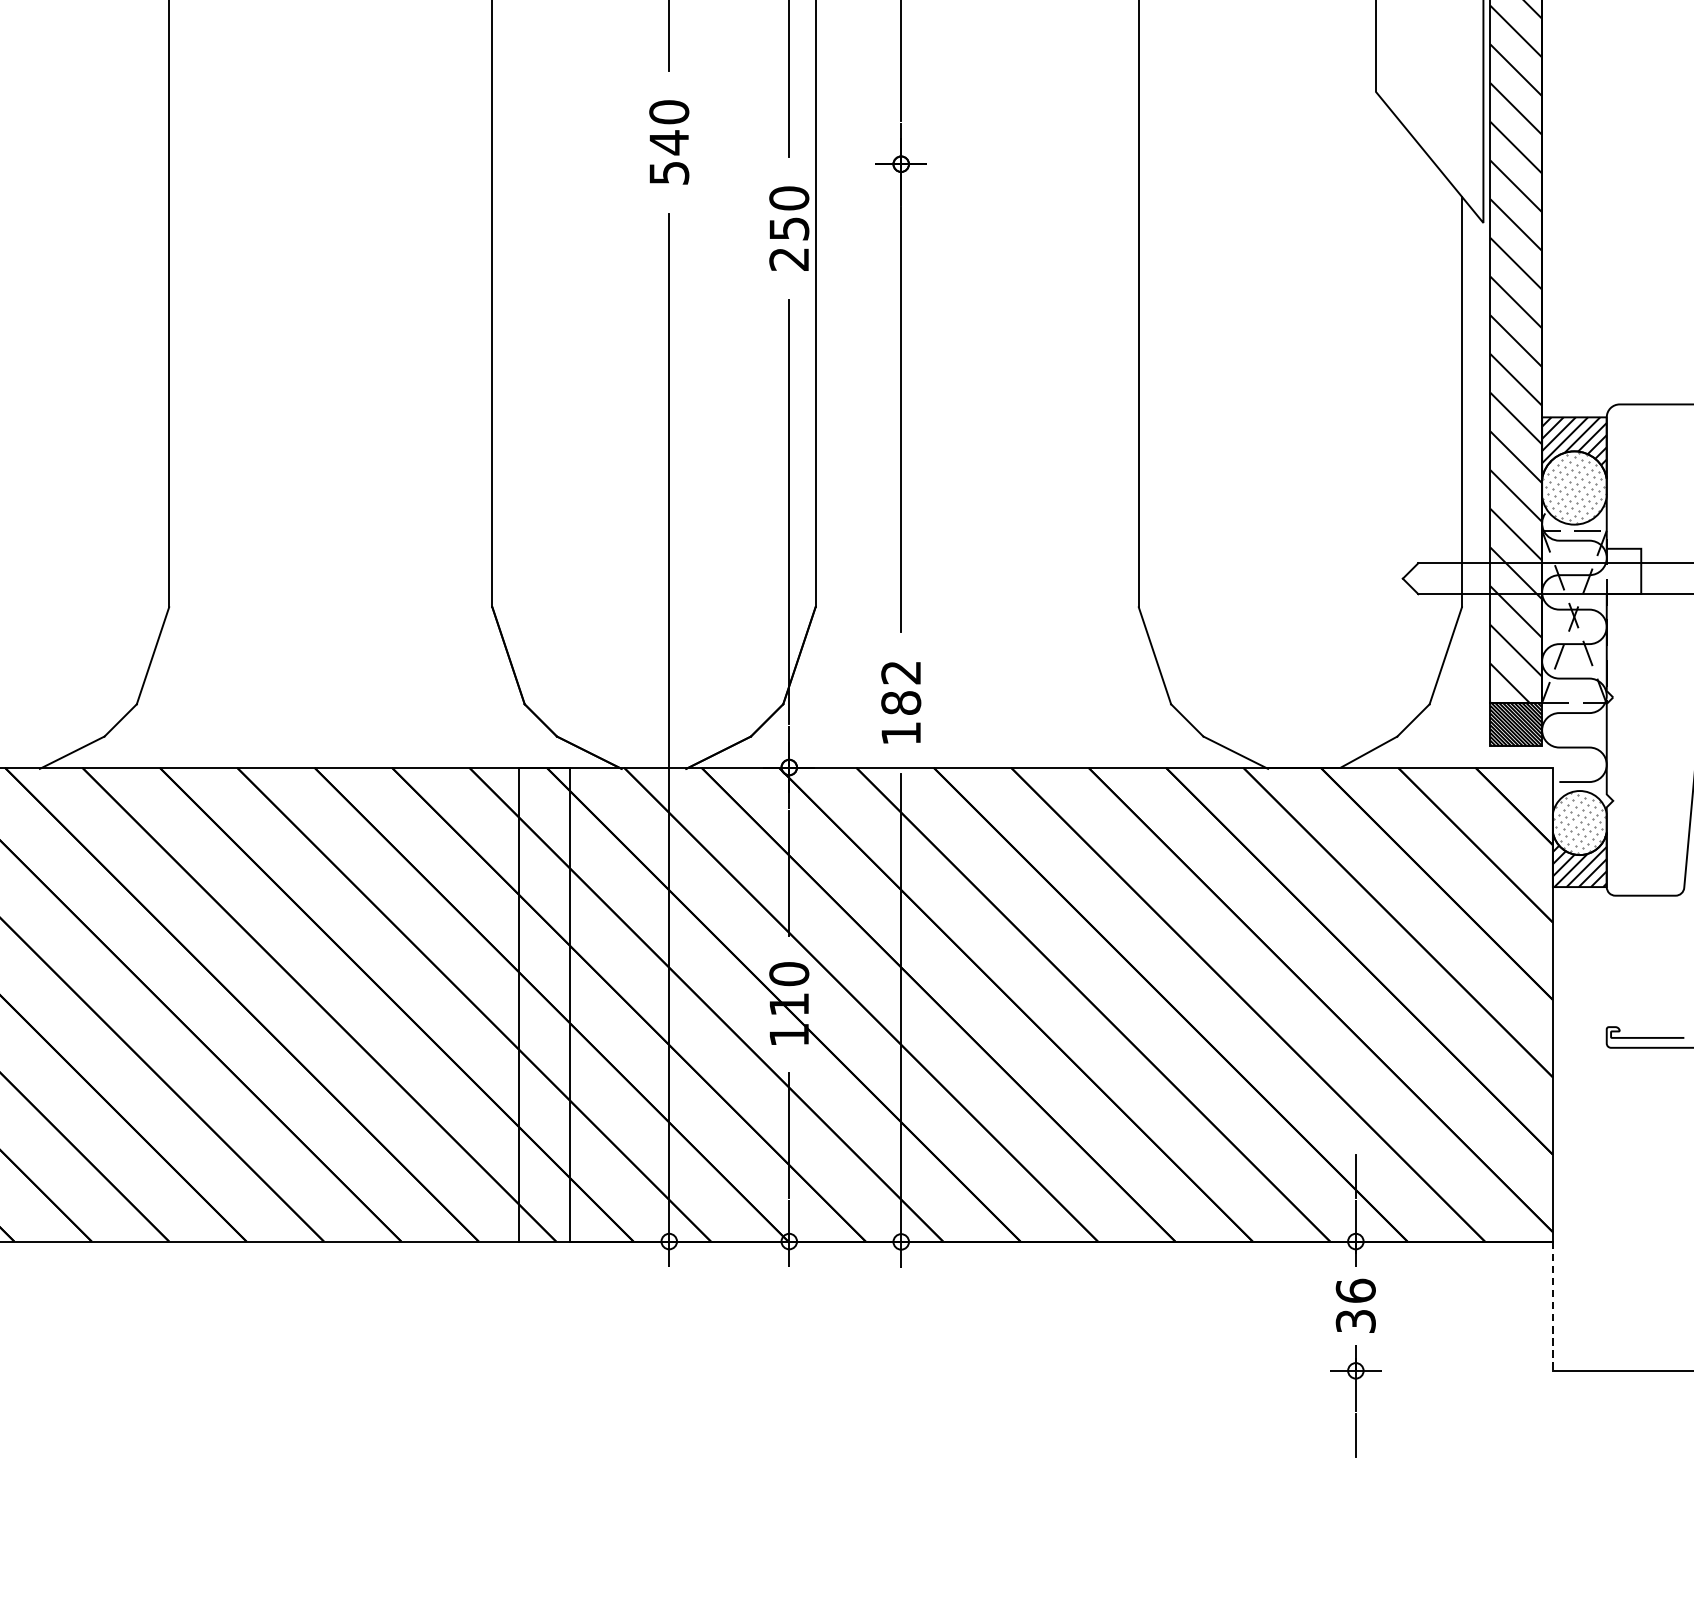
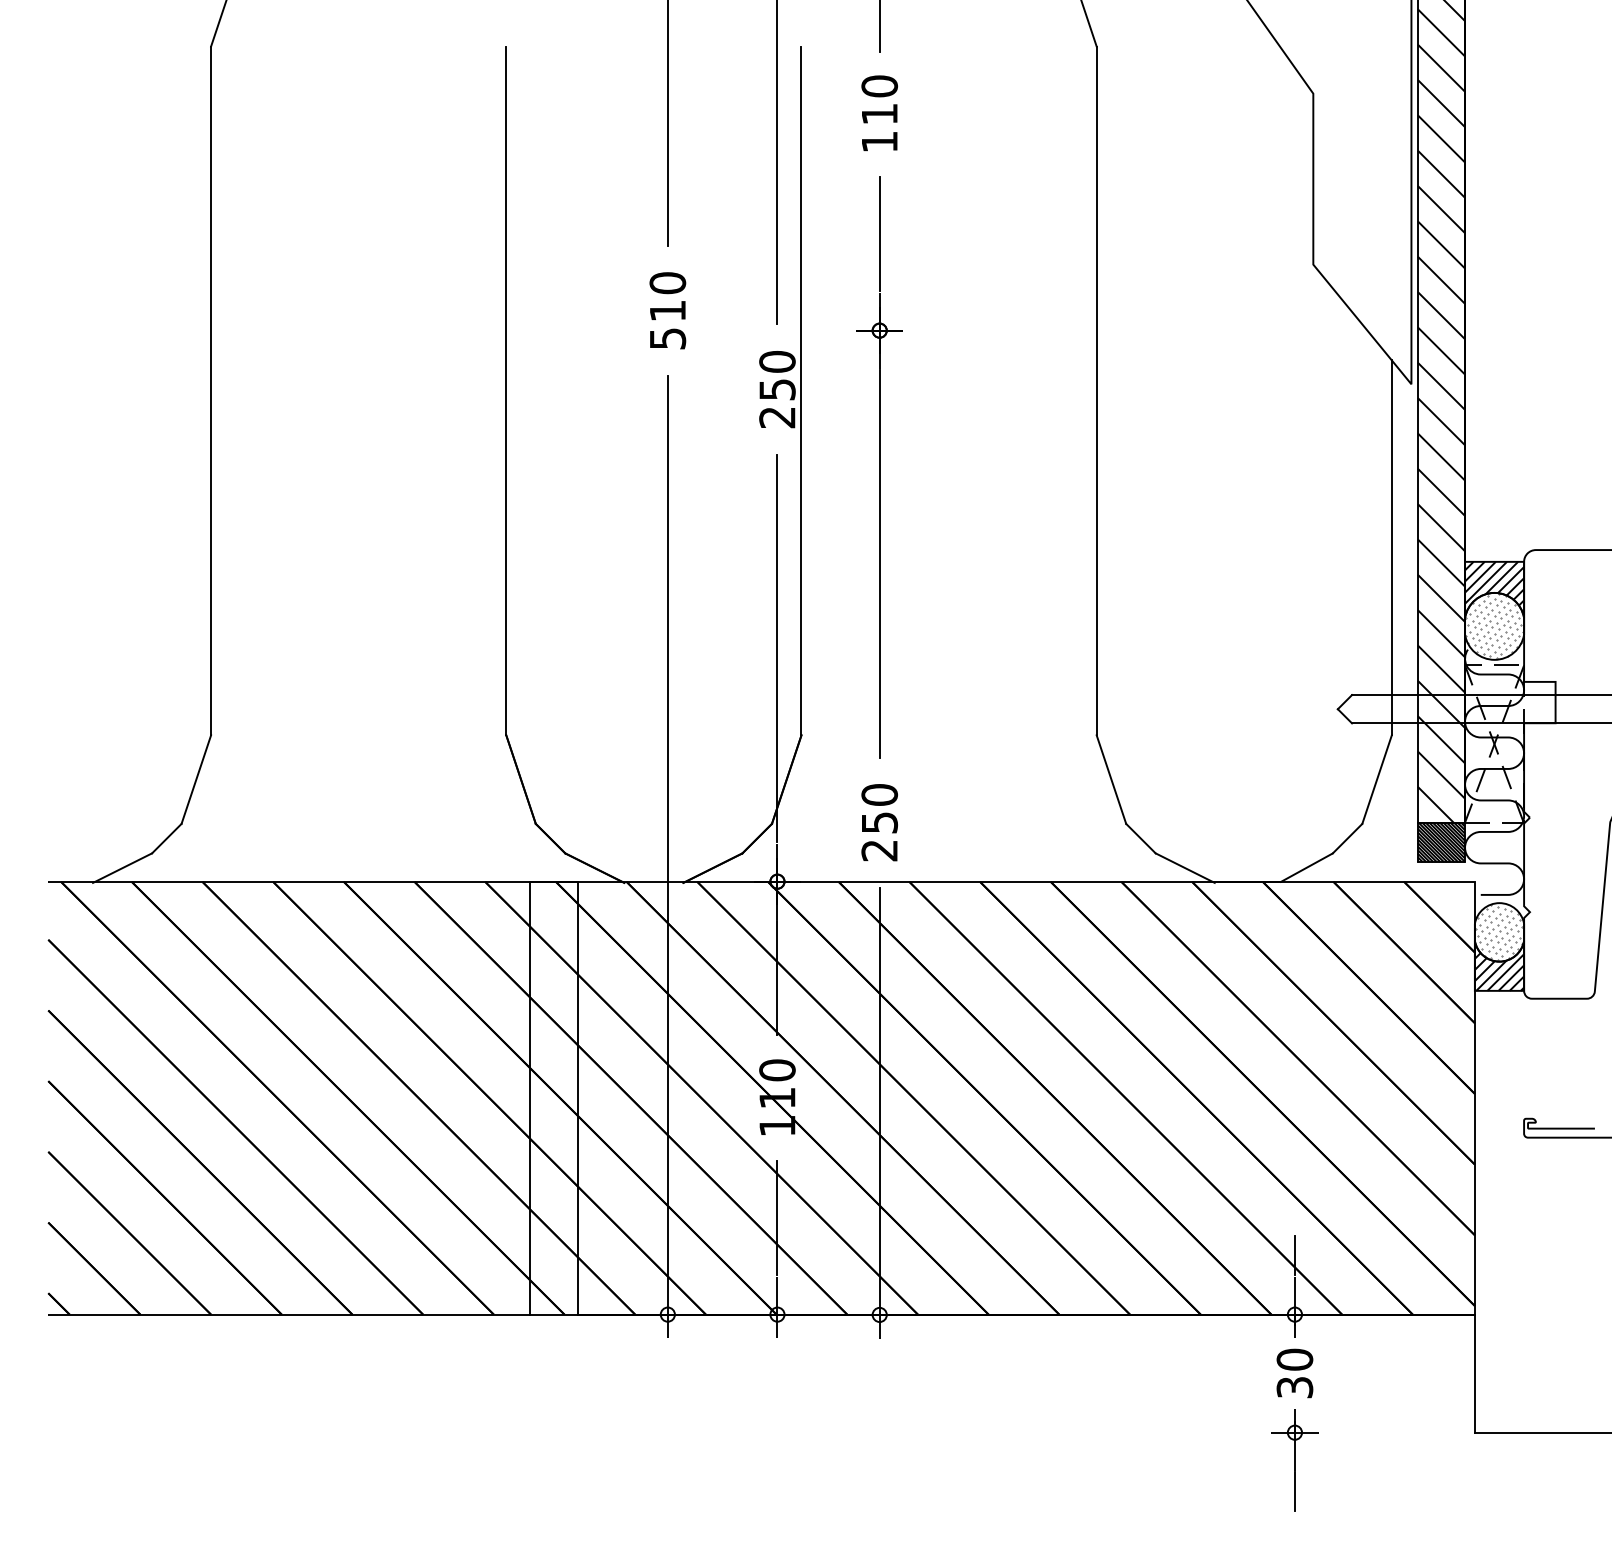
text: (668, 142) -> (667, 310), 540 -> 510
text: (901, 702) -> (879, 822), 182 -> 250
text: (1355, 1290) -> (1294, 1359), 36 -> 30
line: (1552, 1307) -> (1474, 1374), dashed -> solid

